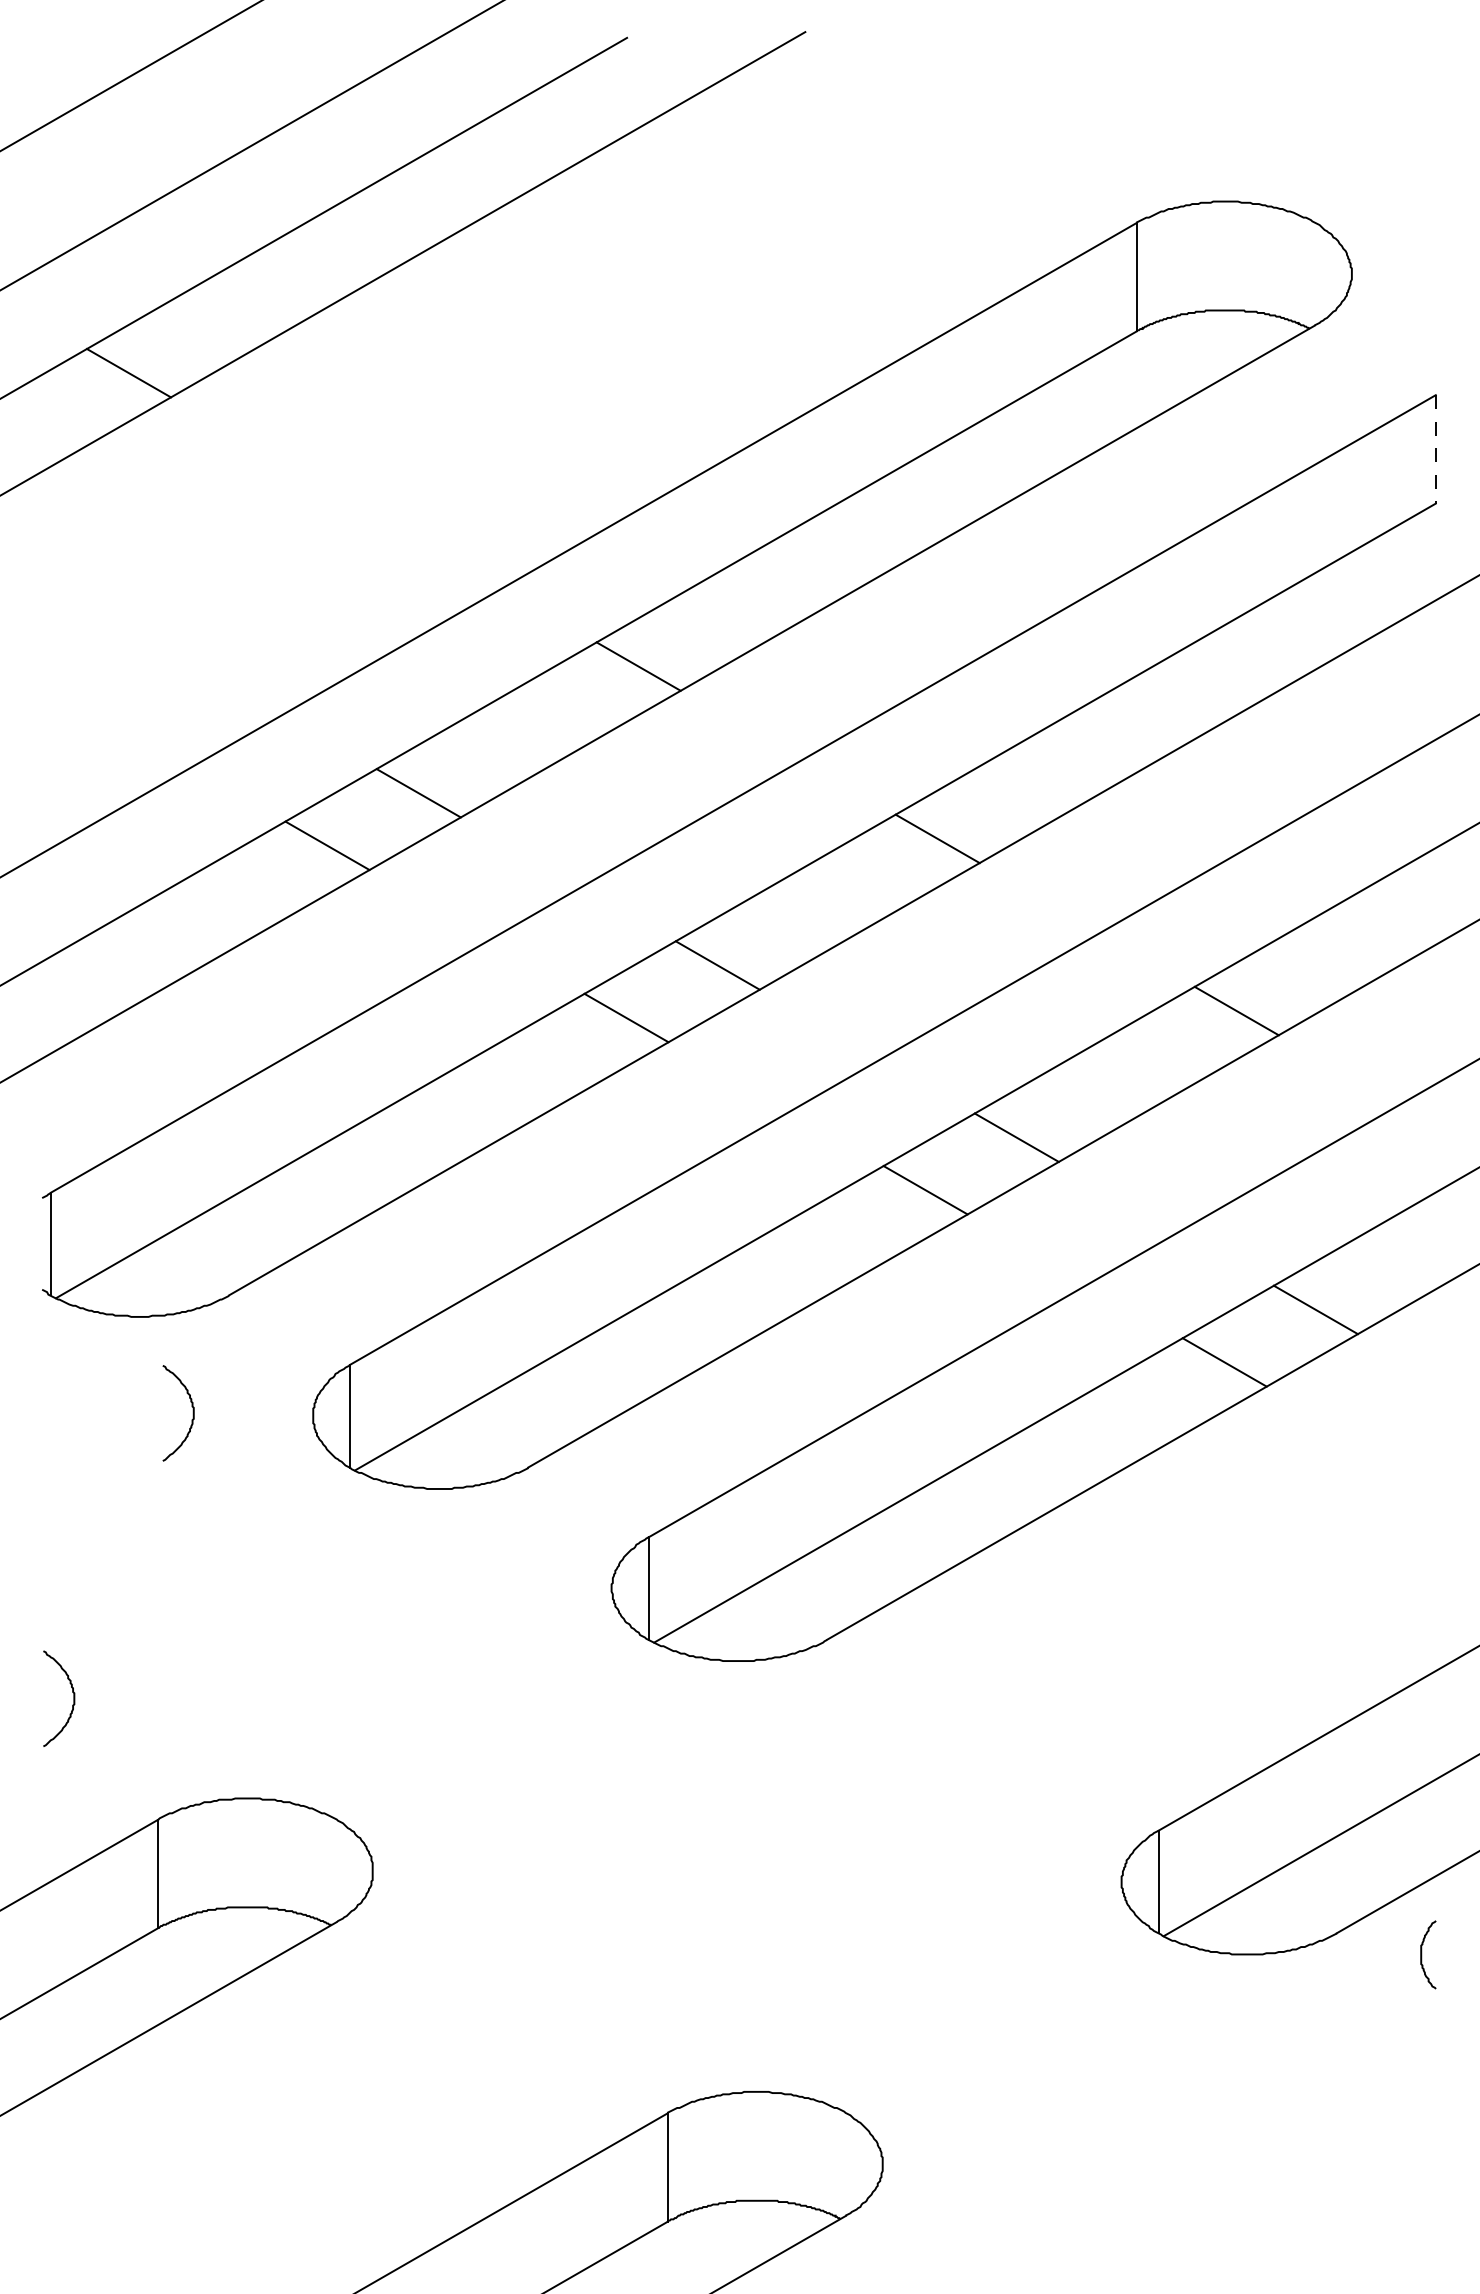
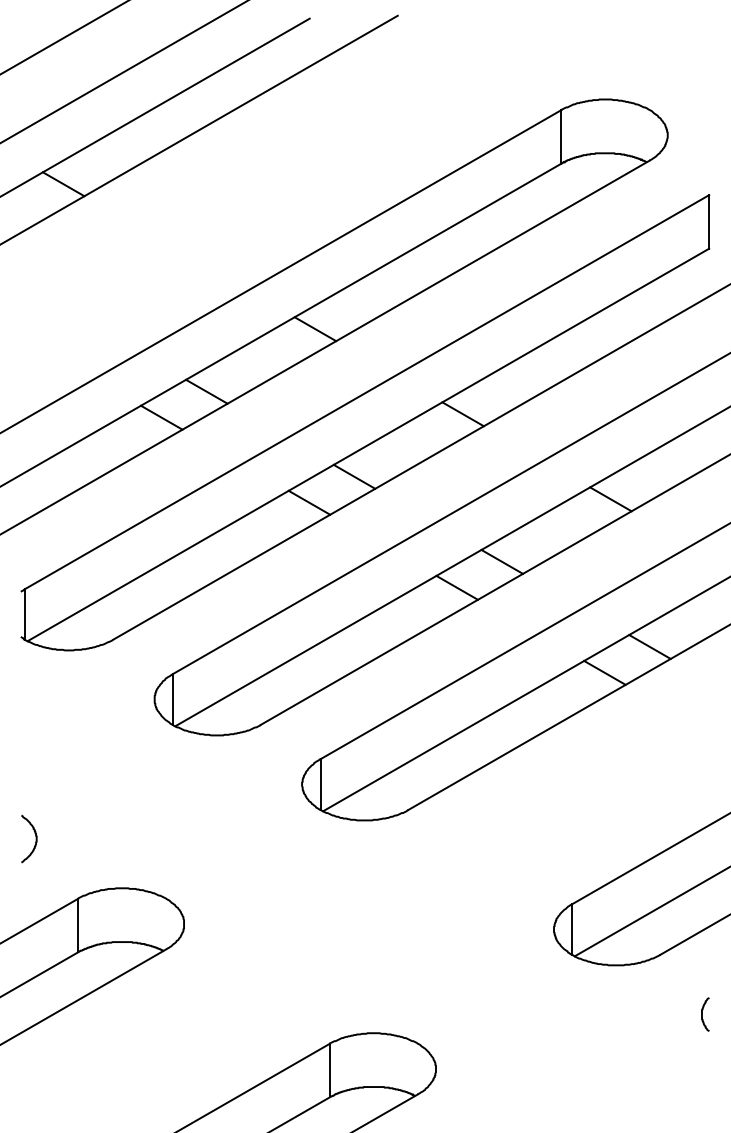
line: (1436, 448) -> (709, 221), dashed -> solid
curve: (191, 1414) -> (94, 698), removed
curve: (1422, 1954) -> (702, 1014), moved

